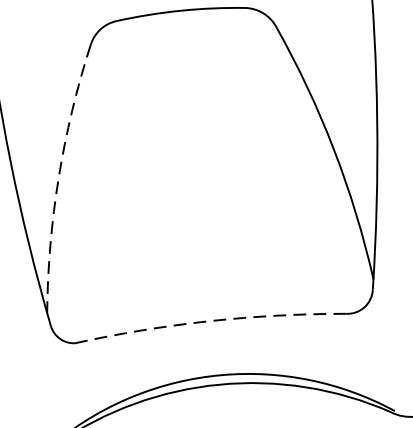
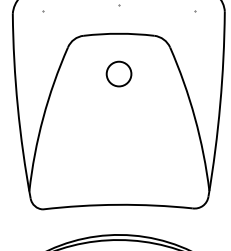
circle: (187, 82) -> (118, 73), added
arc: (59, 178) -> (43, 118), dashed -> solid
arc: (209, 320) -> (117, 204), dashed -> solid

